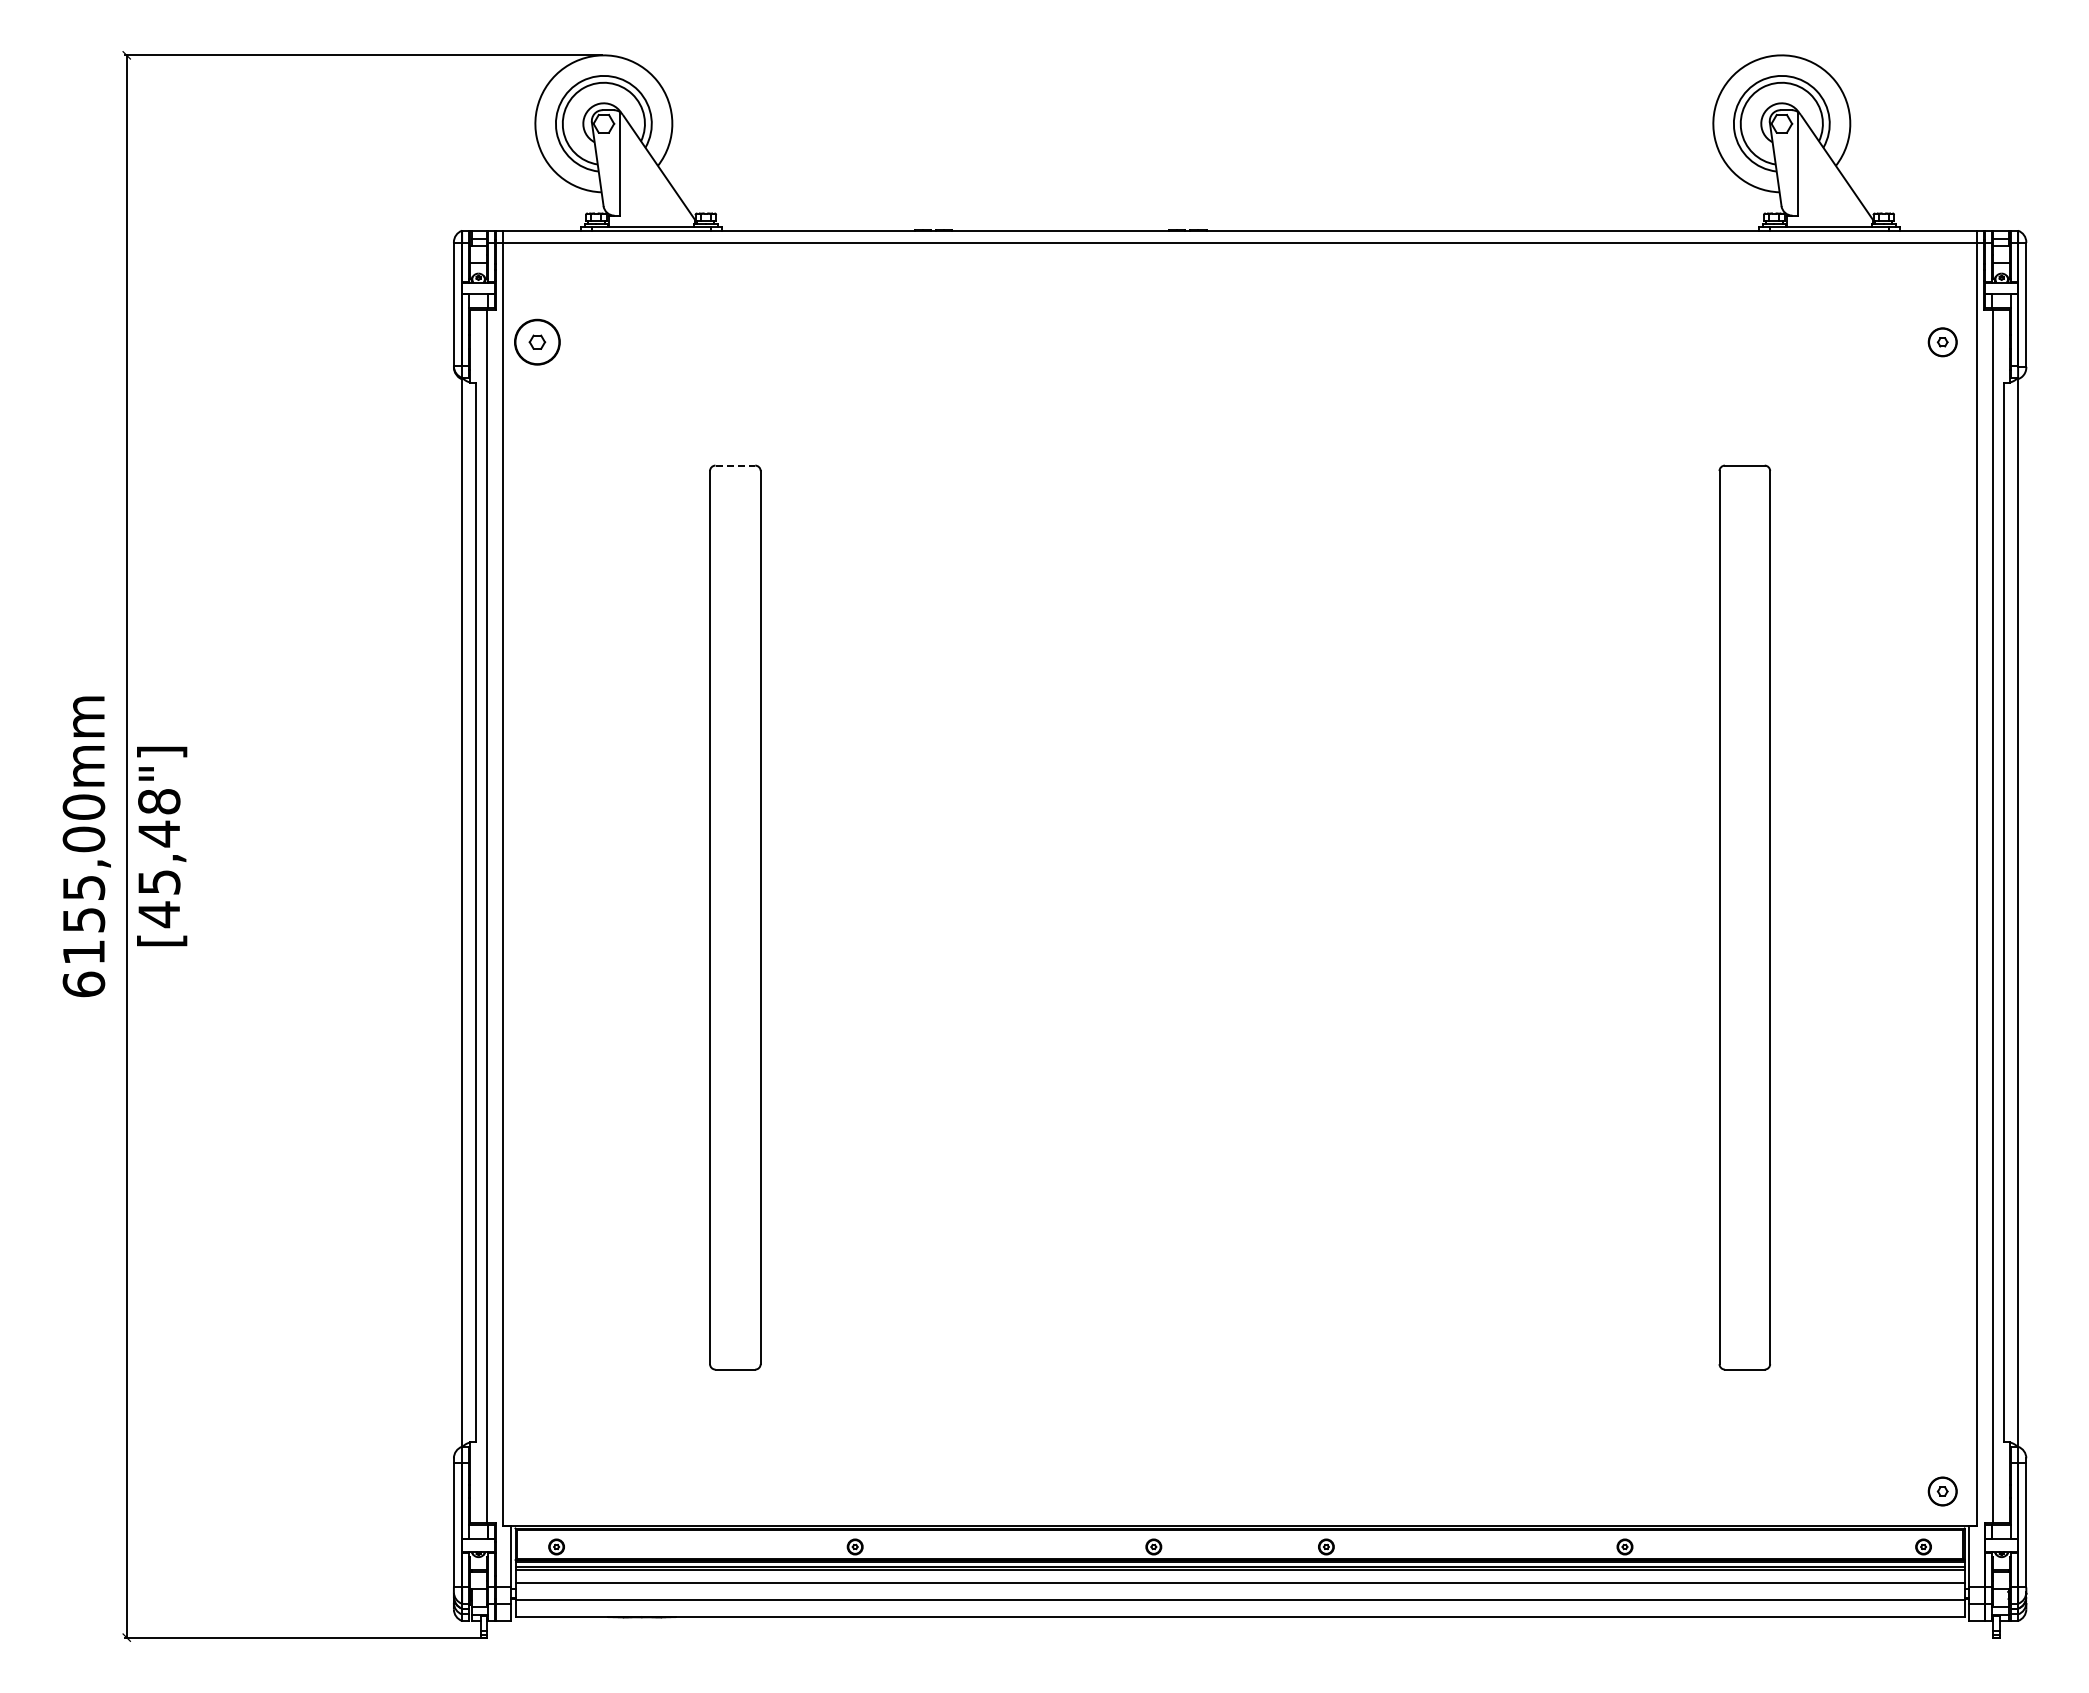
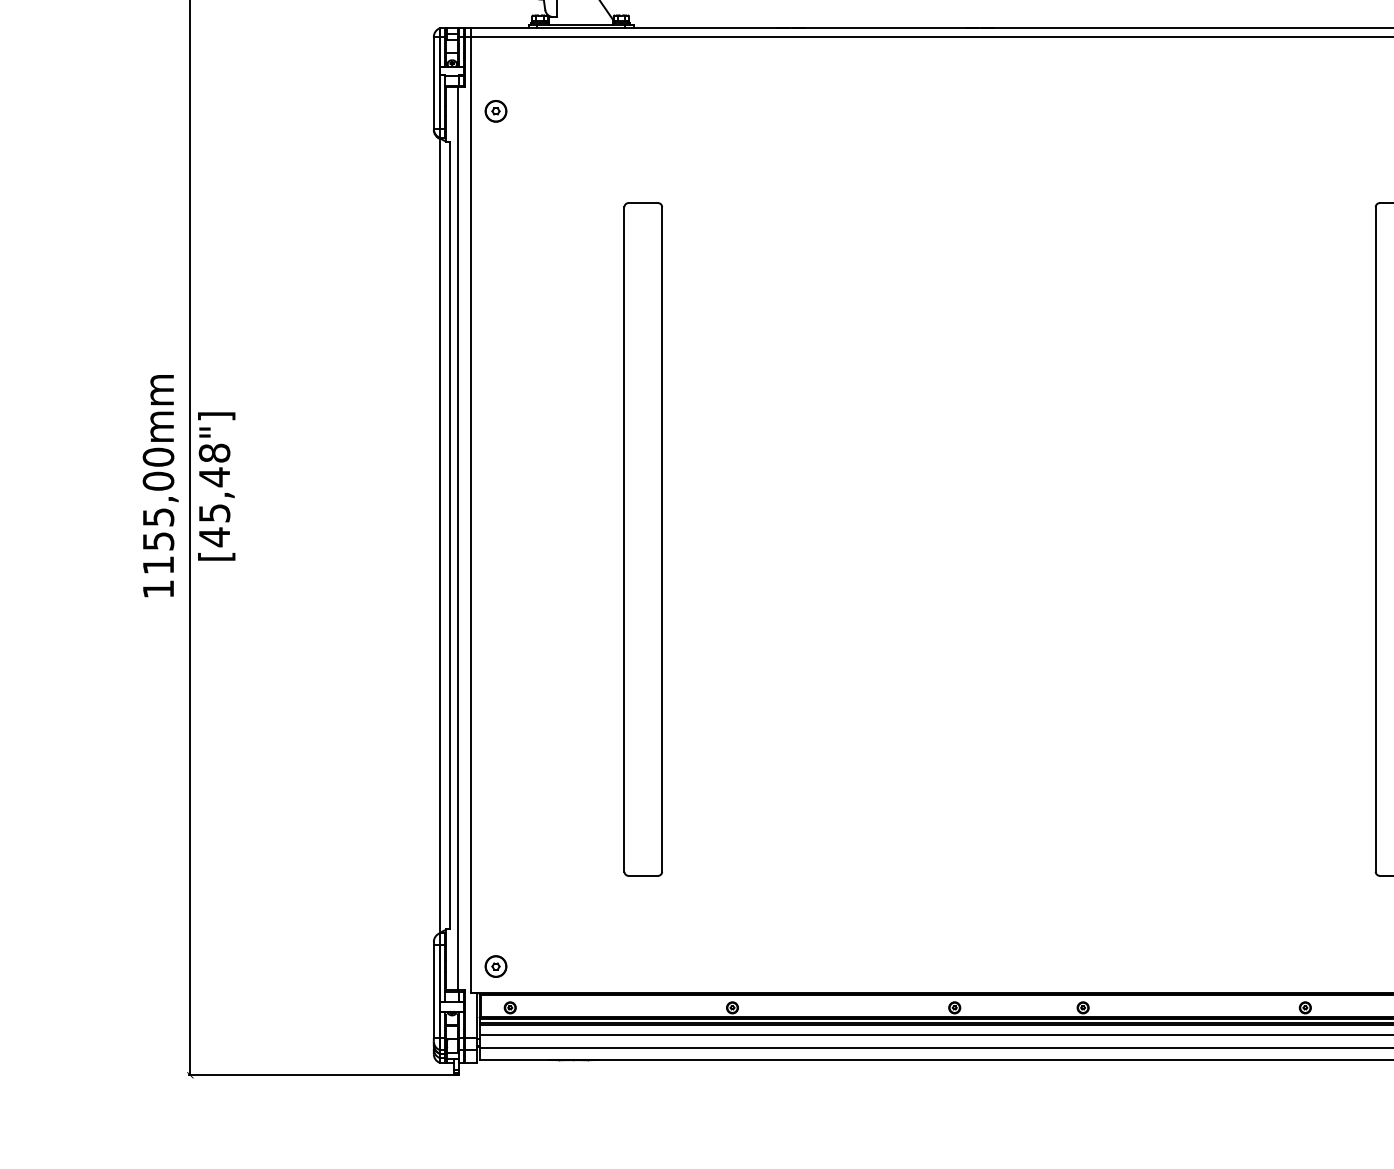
part: (537, 342) -> (496, 111), size x0.62
line: (735, 465) -> (643, 203), dashed -> solid
text: (83, 984) -> (158, 589), 6155,00mm -> 1155,00mm
part: (537, 1491) -> (496, 966), added

